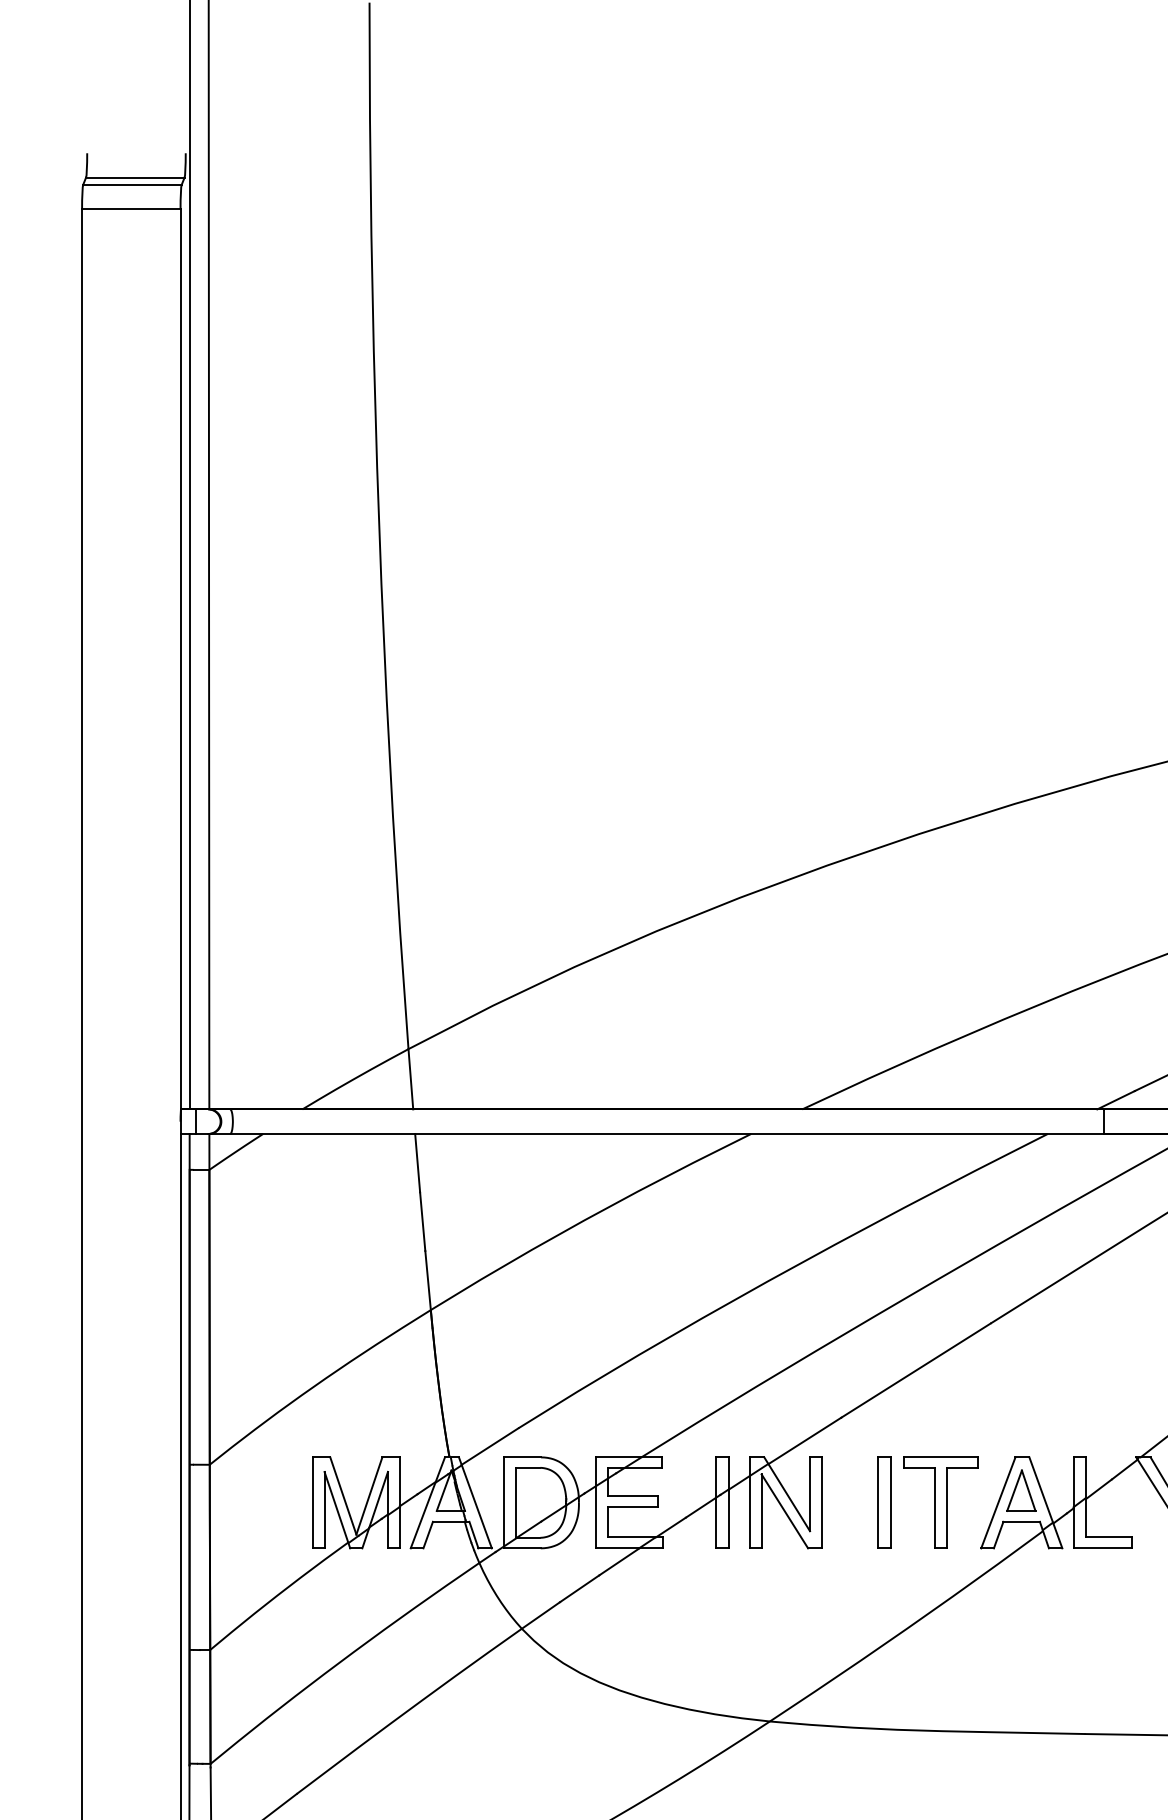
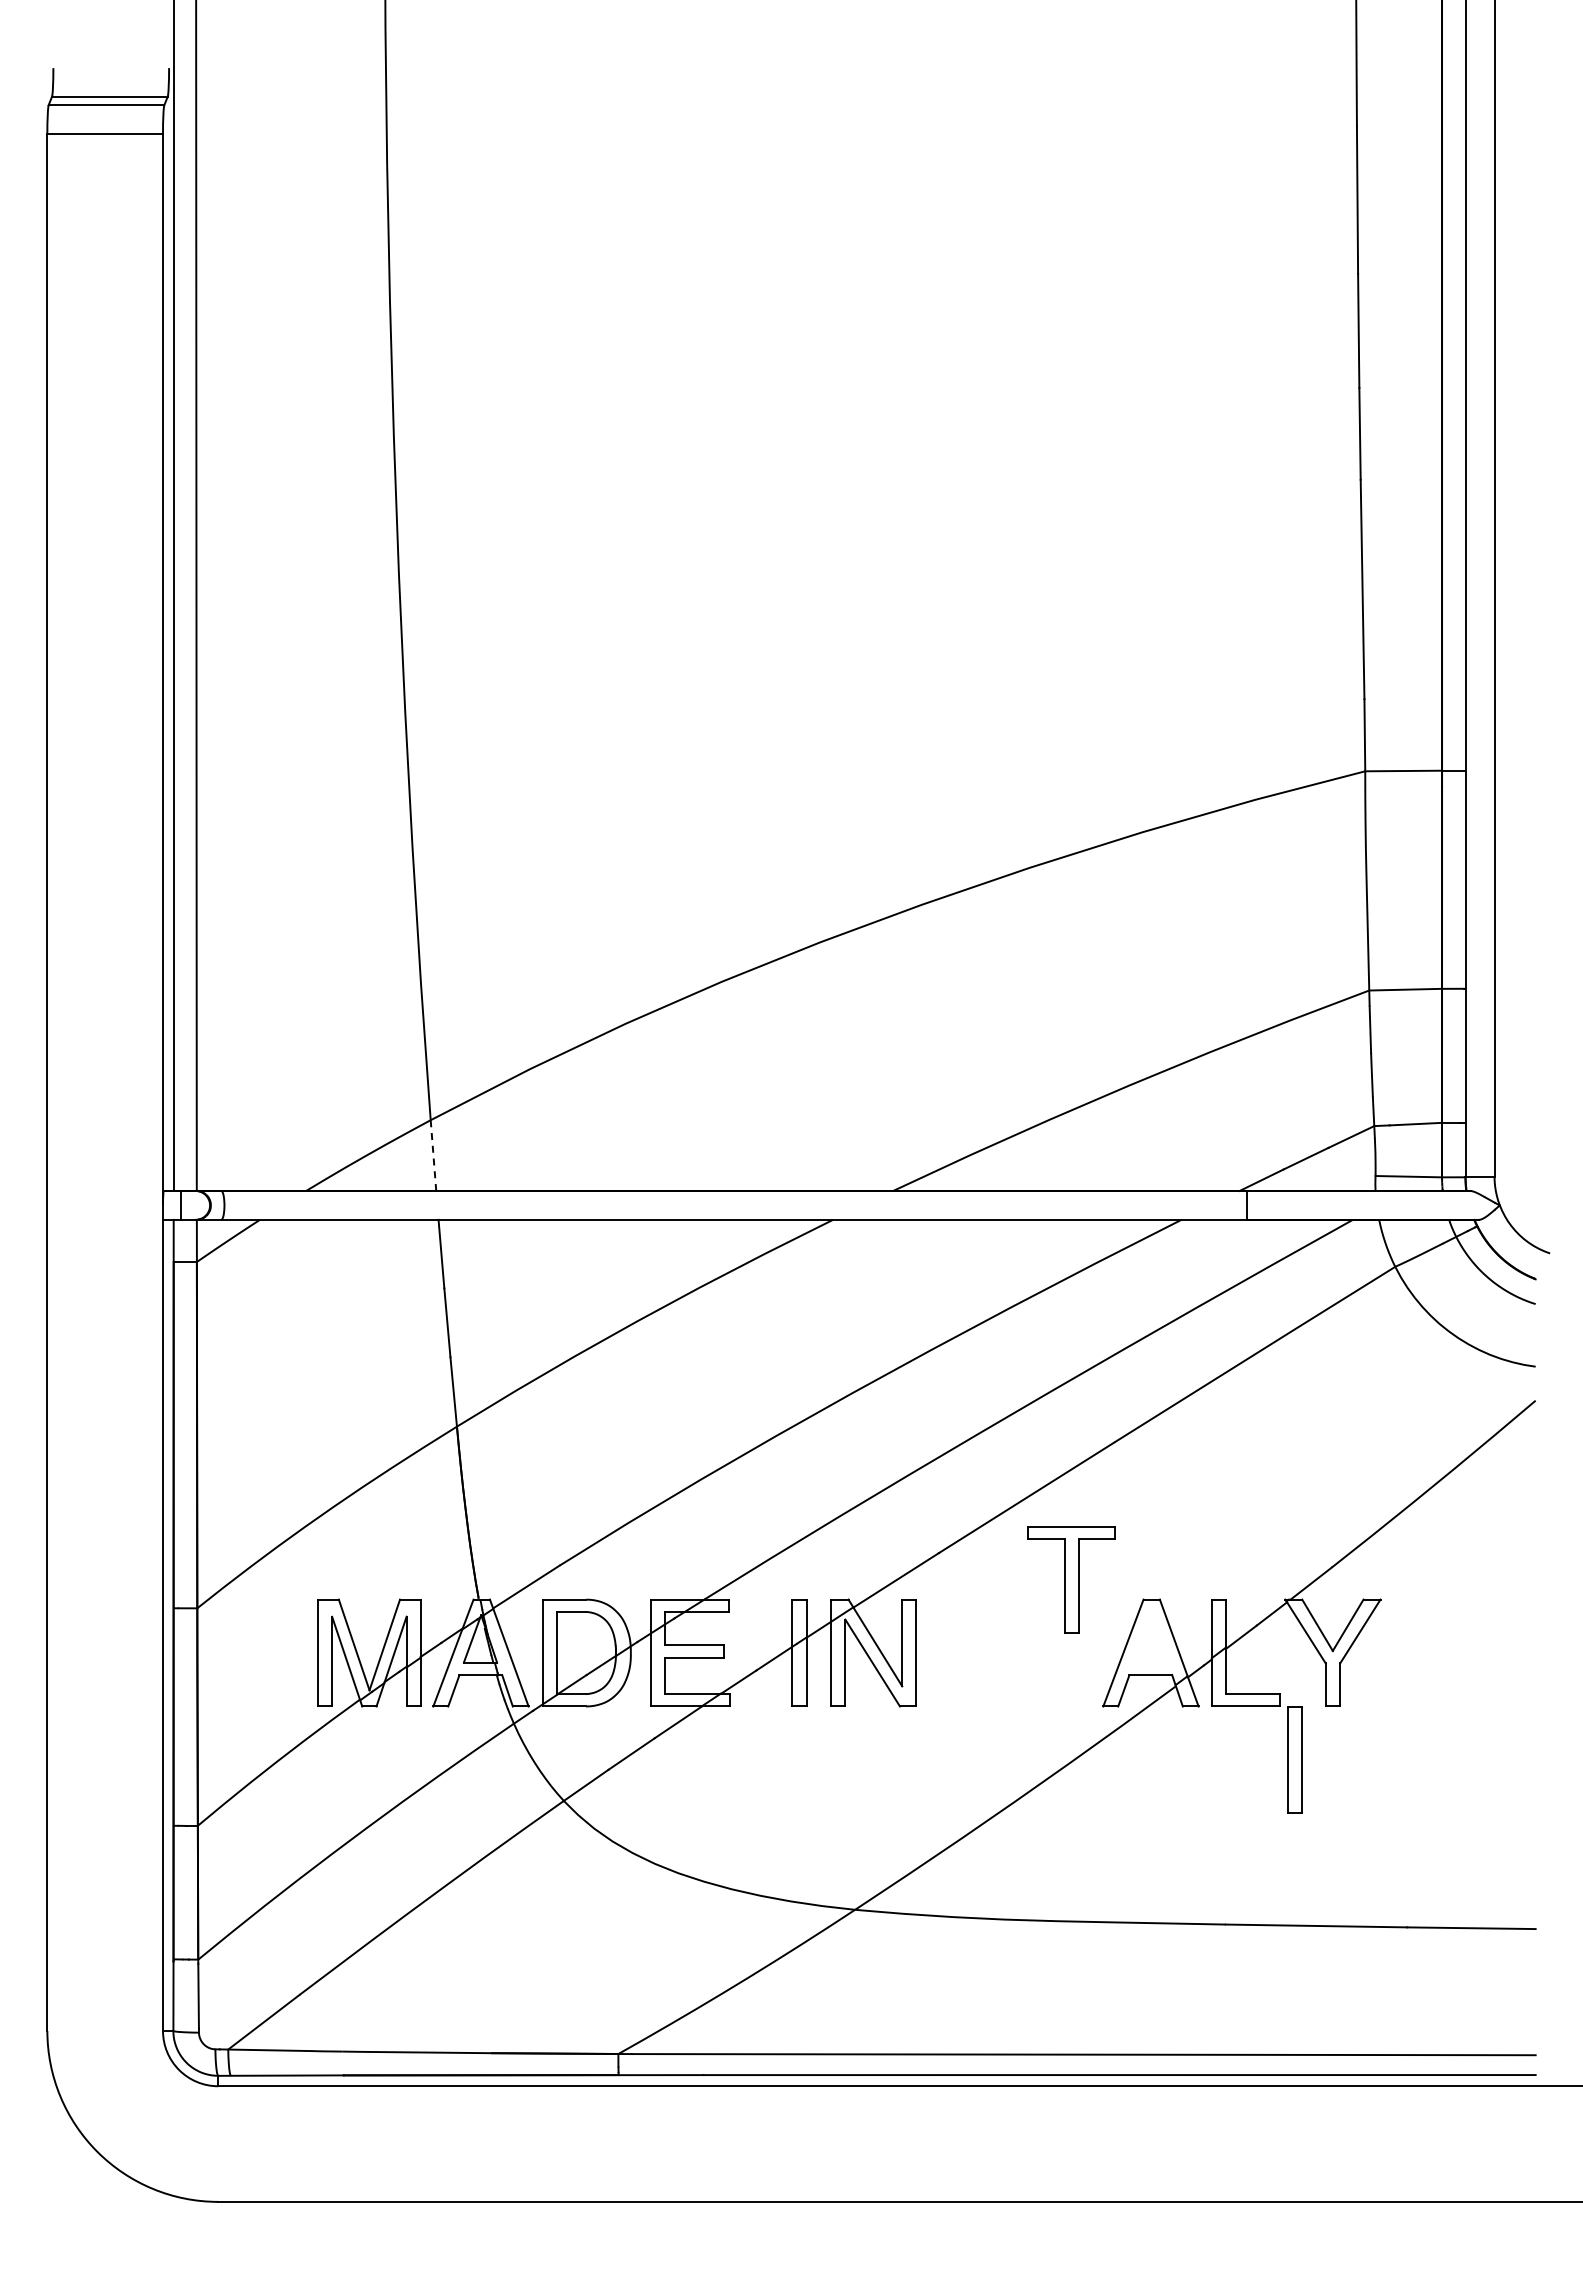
line: (410, 1079) -> (433, 1155), solid -> dashed
part: (1020, 1490) -> (1149, 1638), removed
part: (884, 1502) -> (1294, 1759), moved
part: (940, 1502) -> (1071, 1579), moved

